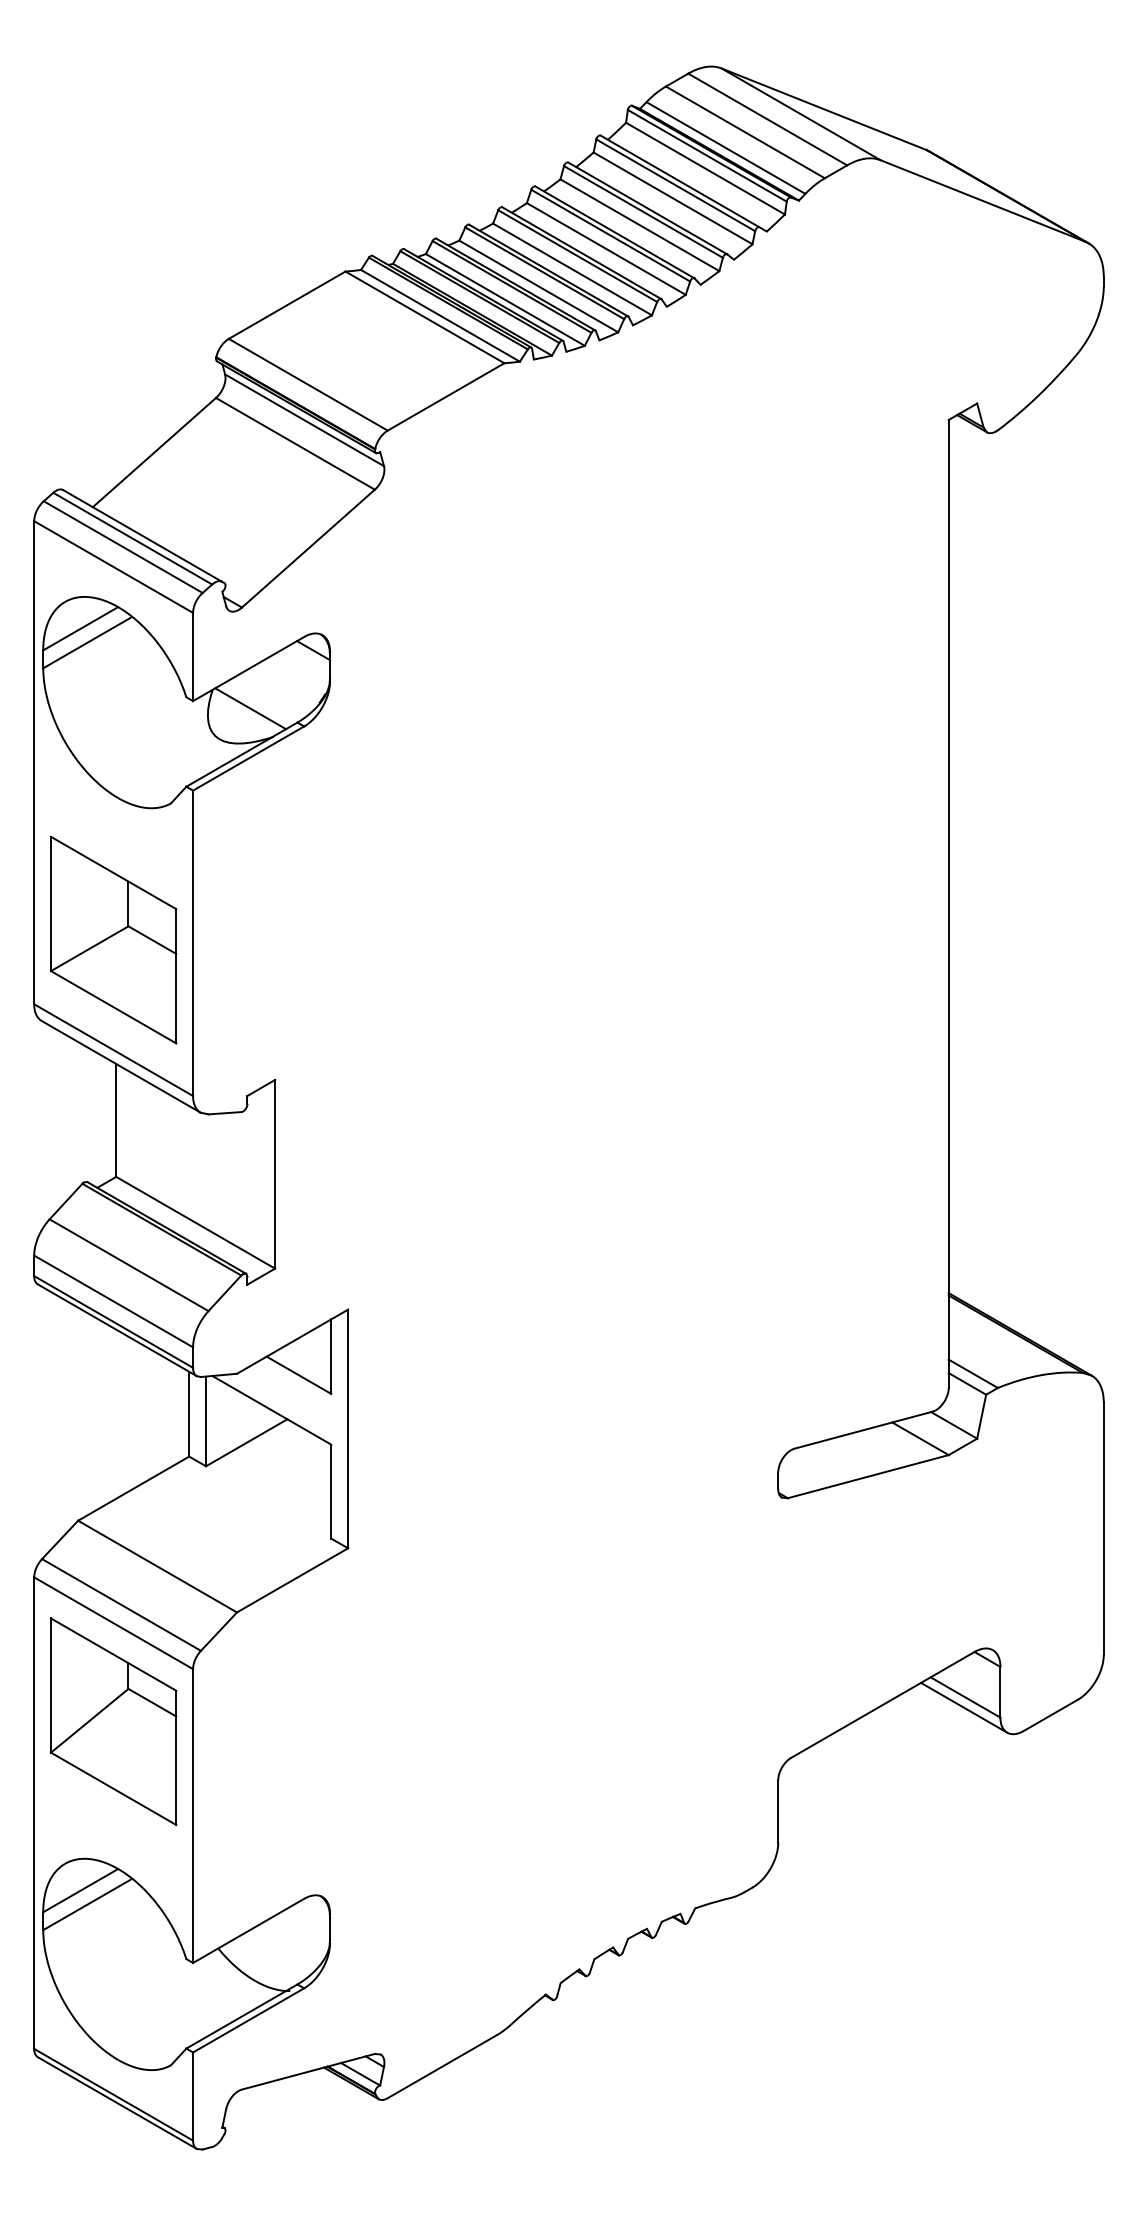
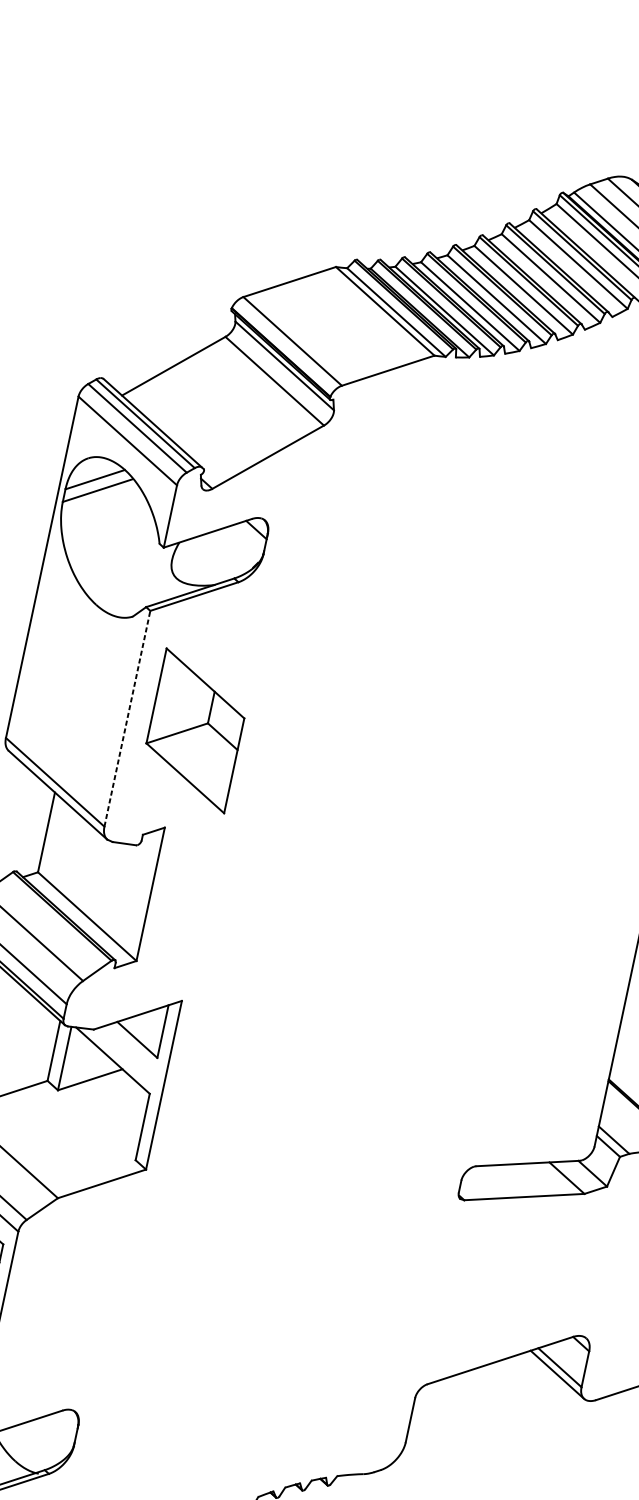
line: (250, 708) -> (203, 561), removed
part: (113, 939) -> (195, 730), moved
line: (193, 943) -> (127, 718), solid -> dashed

